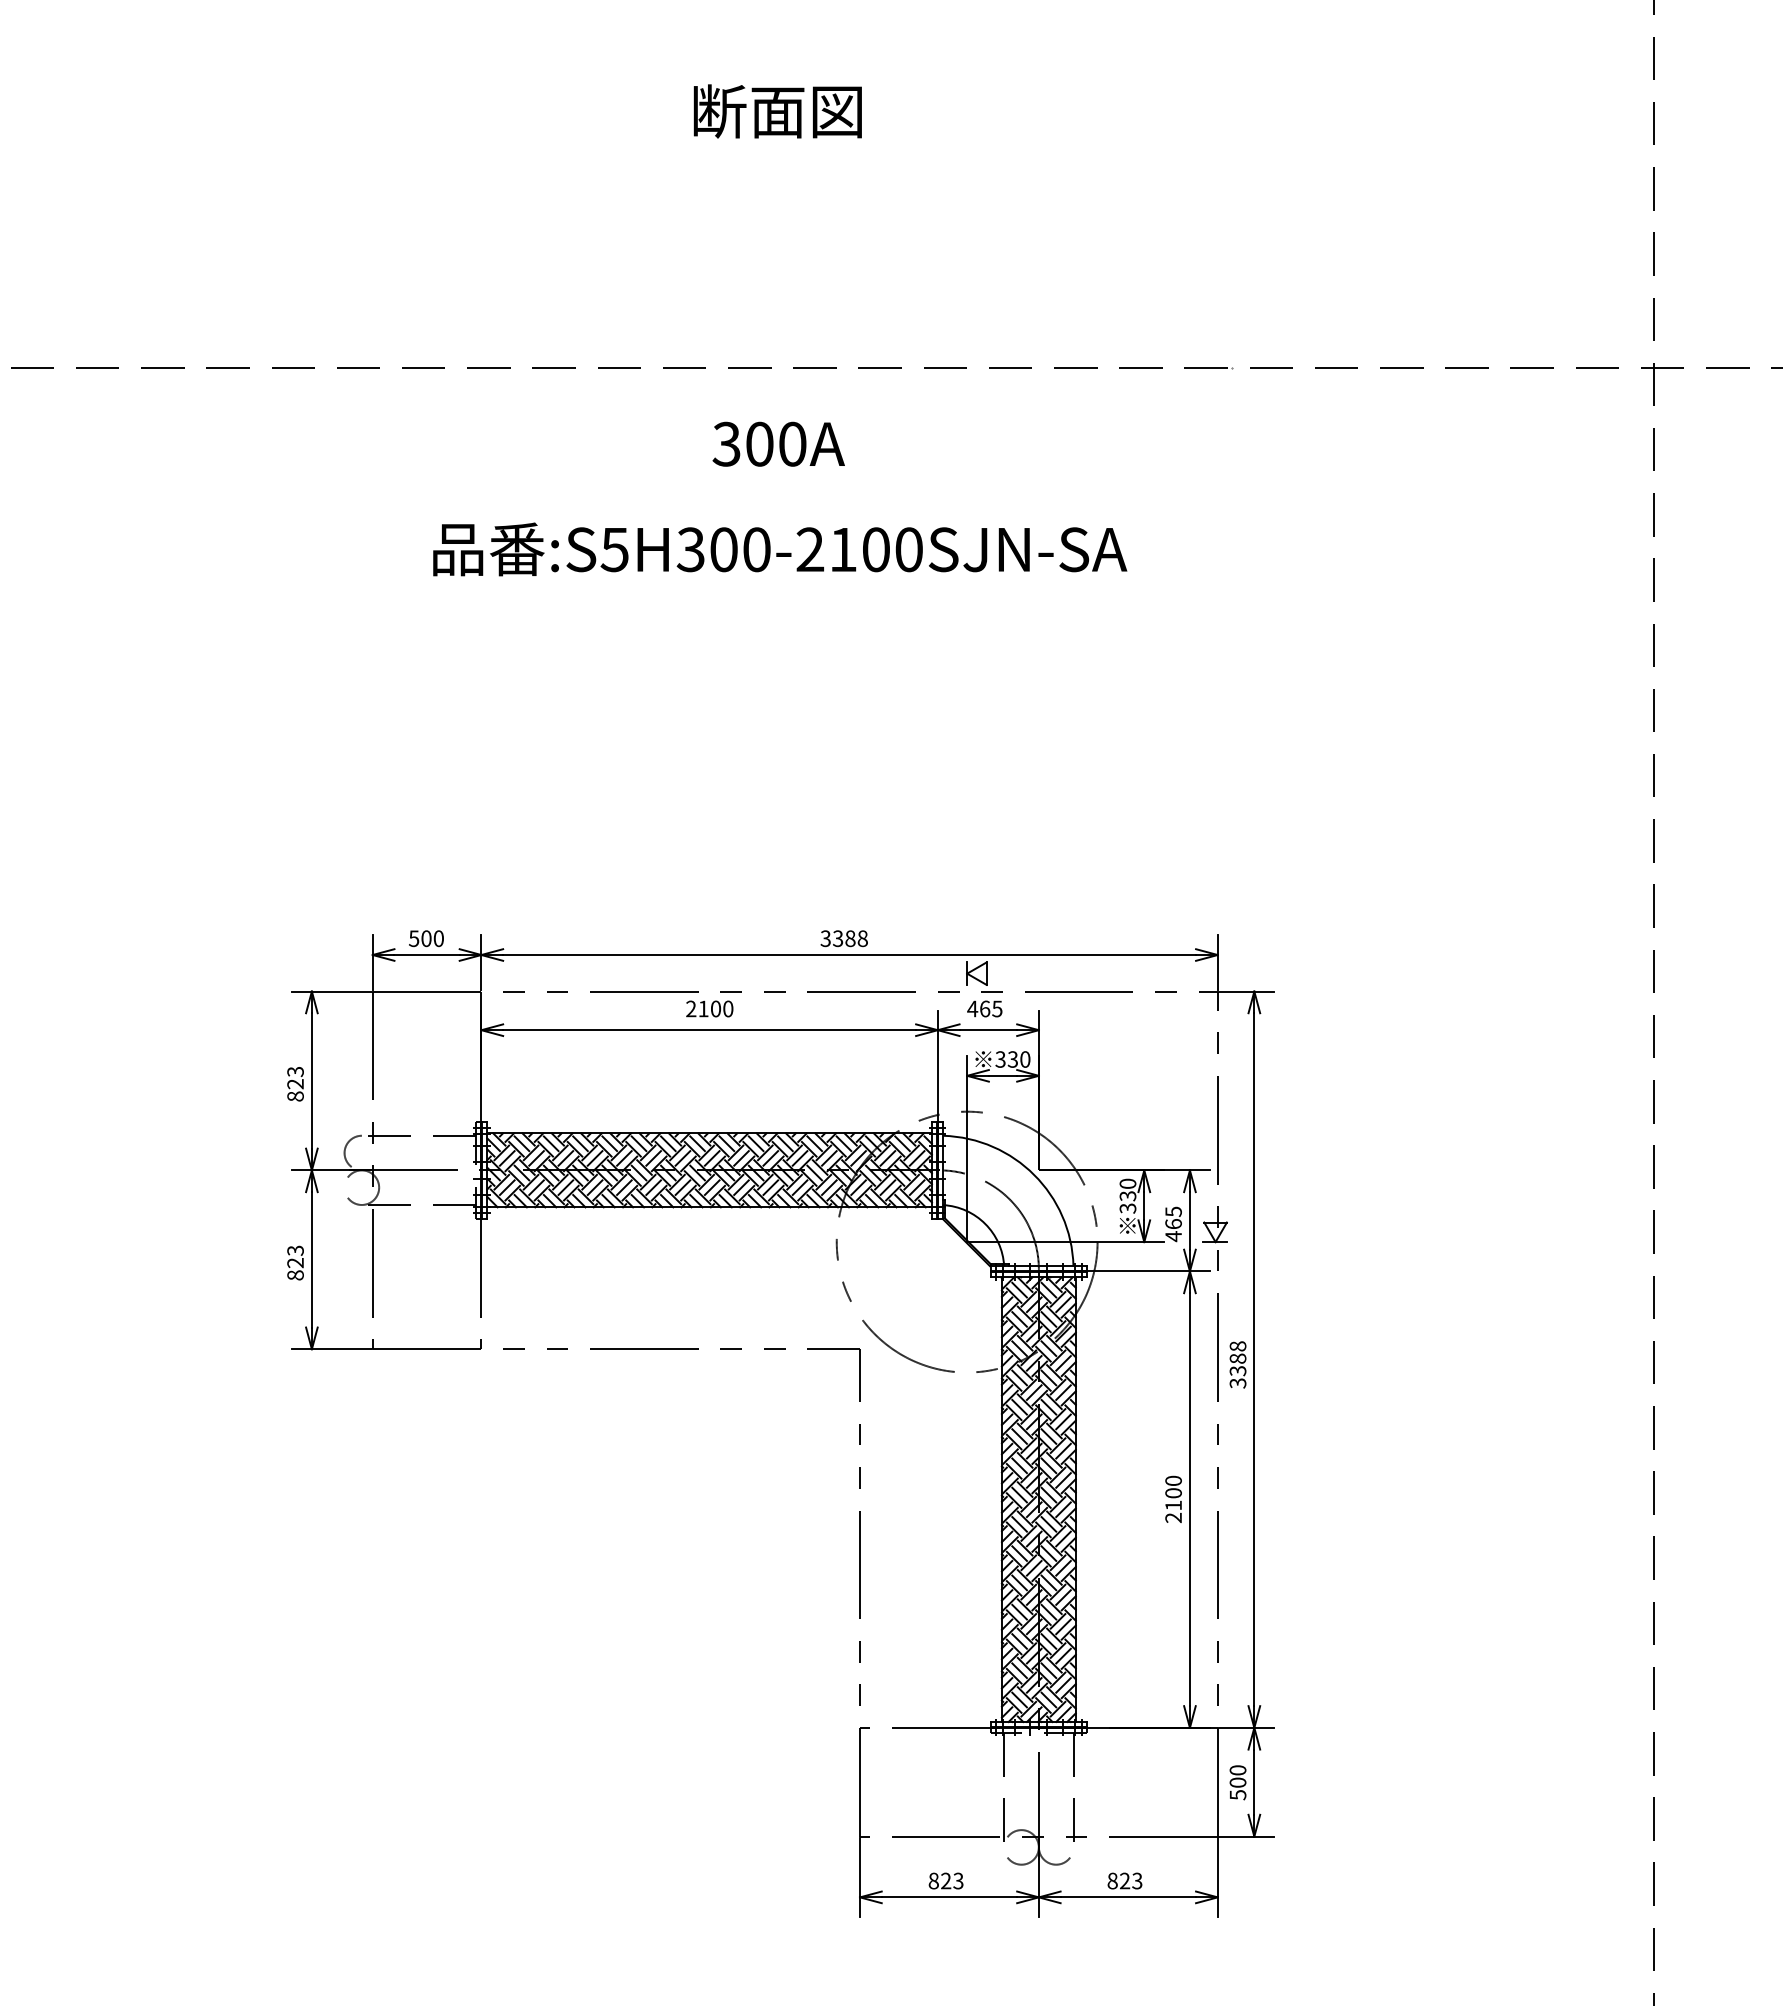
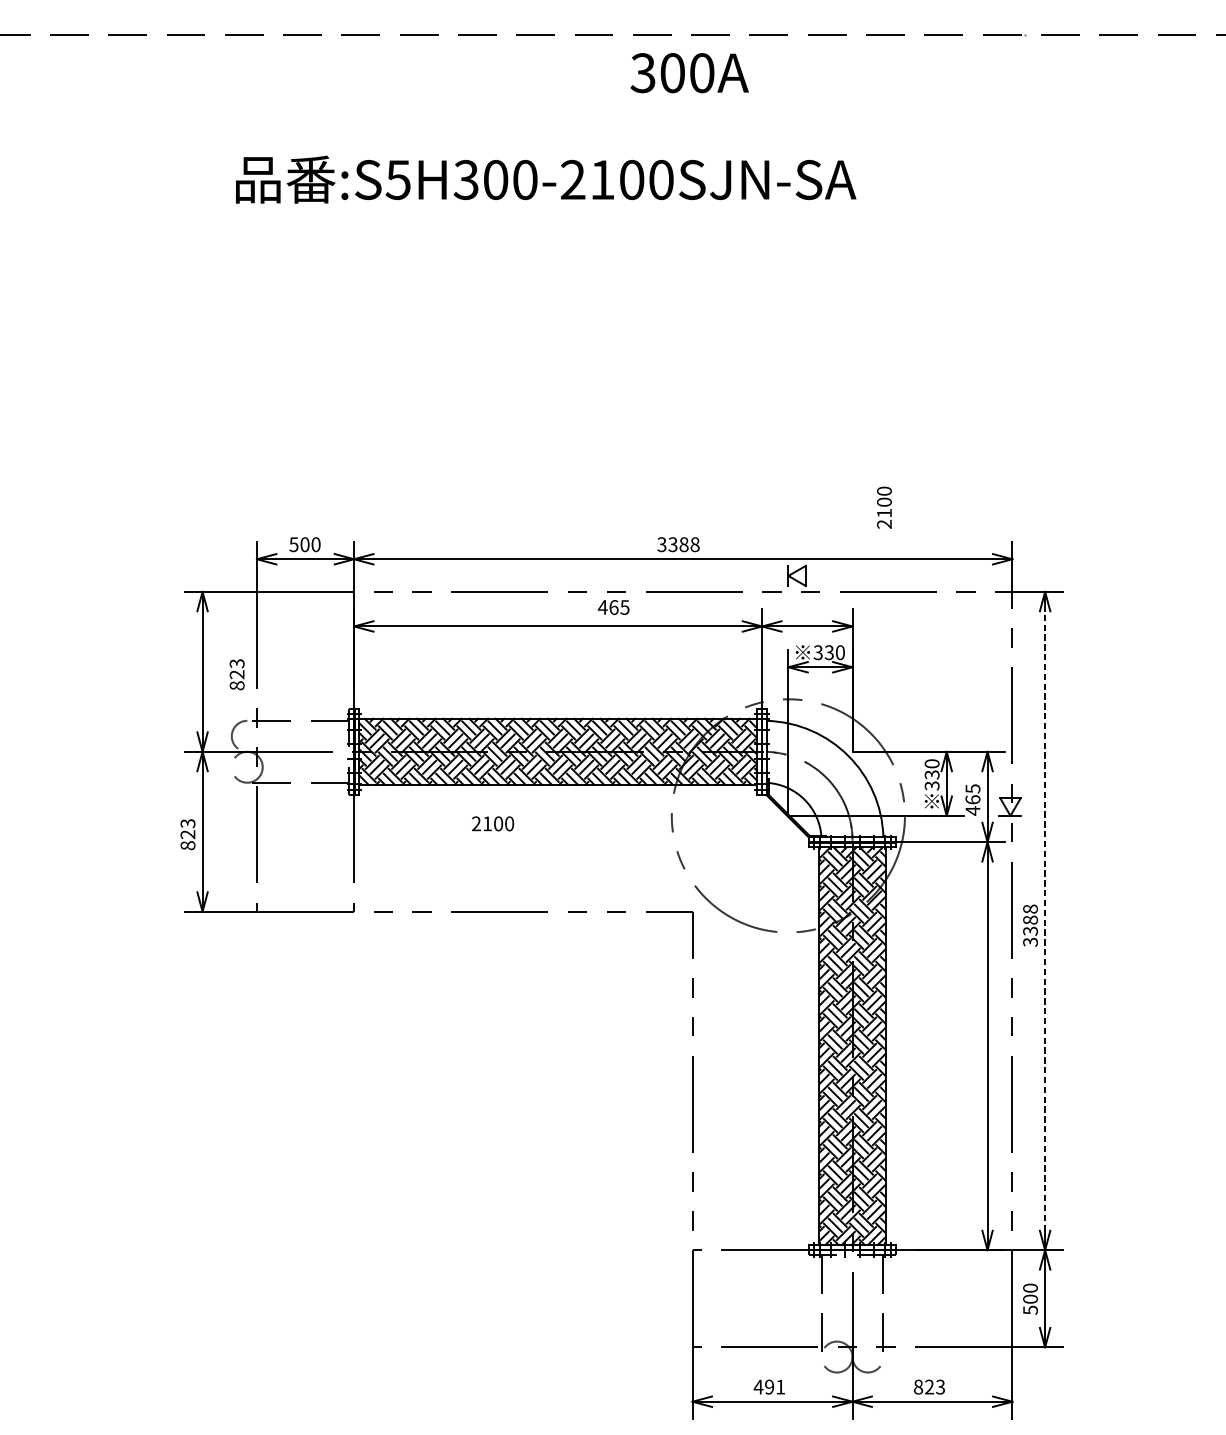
text: (778, 443) -> (689, 72), moved
text: (780, 549) -> (546, 179), moved
text: (709, 1008) -> (492, 823), moved
text: (984, 1008) -> (613, 607), moved
text: (295, 1084) -> (237, 675), moved
line: (1254, 1359) -> (1045, 920), solid -> dashed
text: (1173, 1498) -> (884, 506), moved
text: (945, 1880) -> (769, 1386), 823 -> 491

